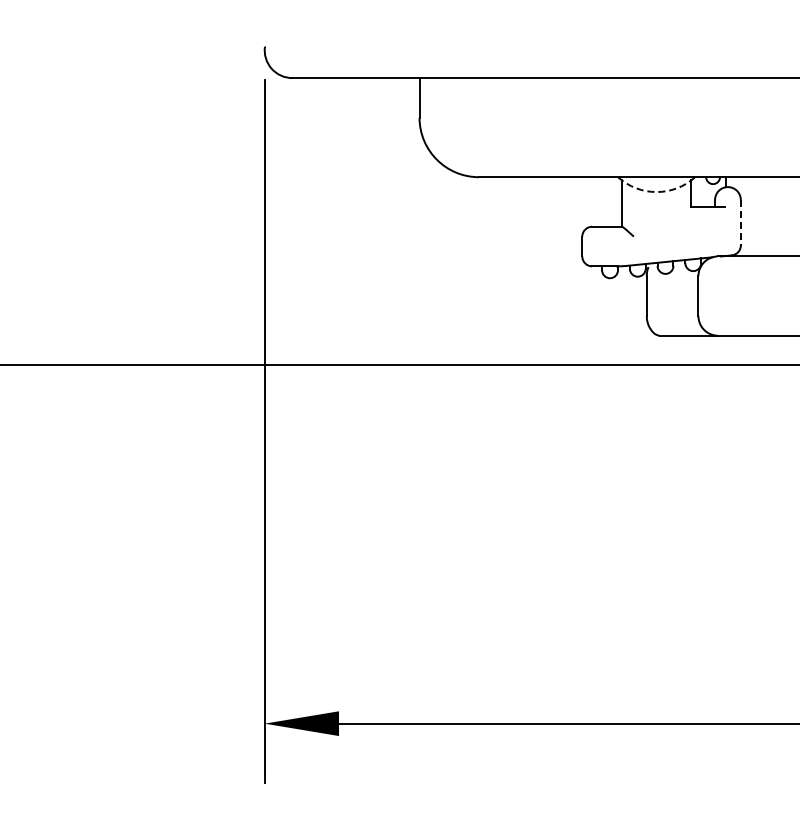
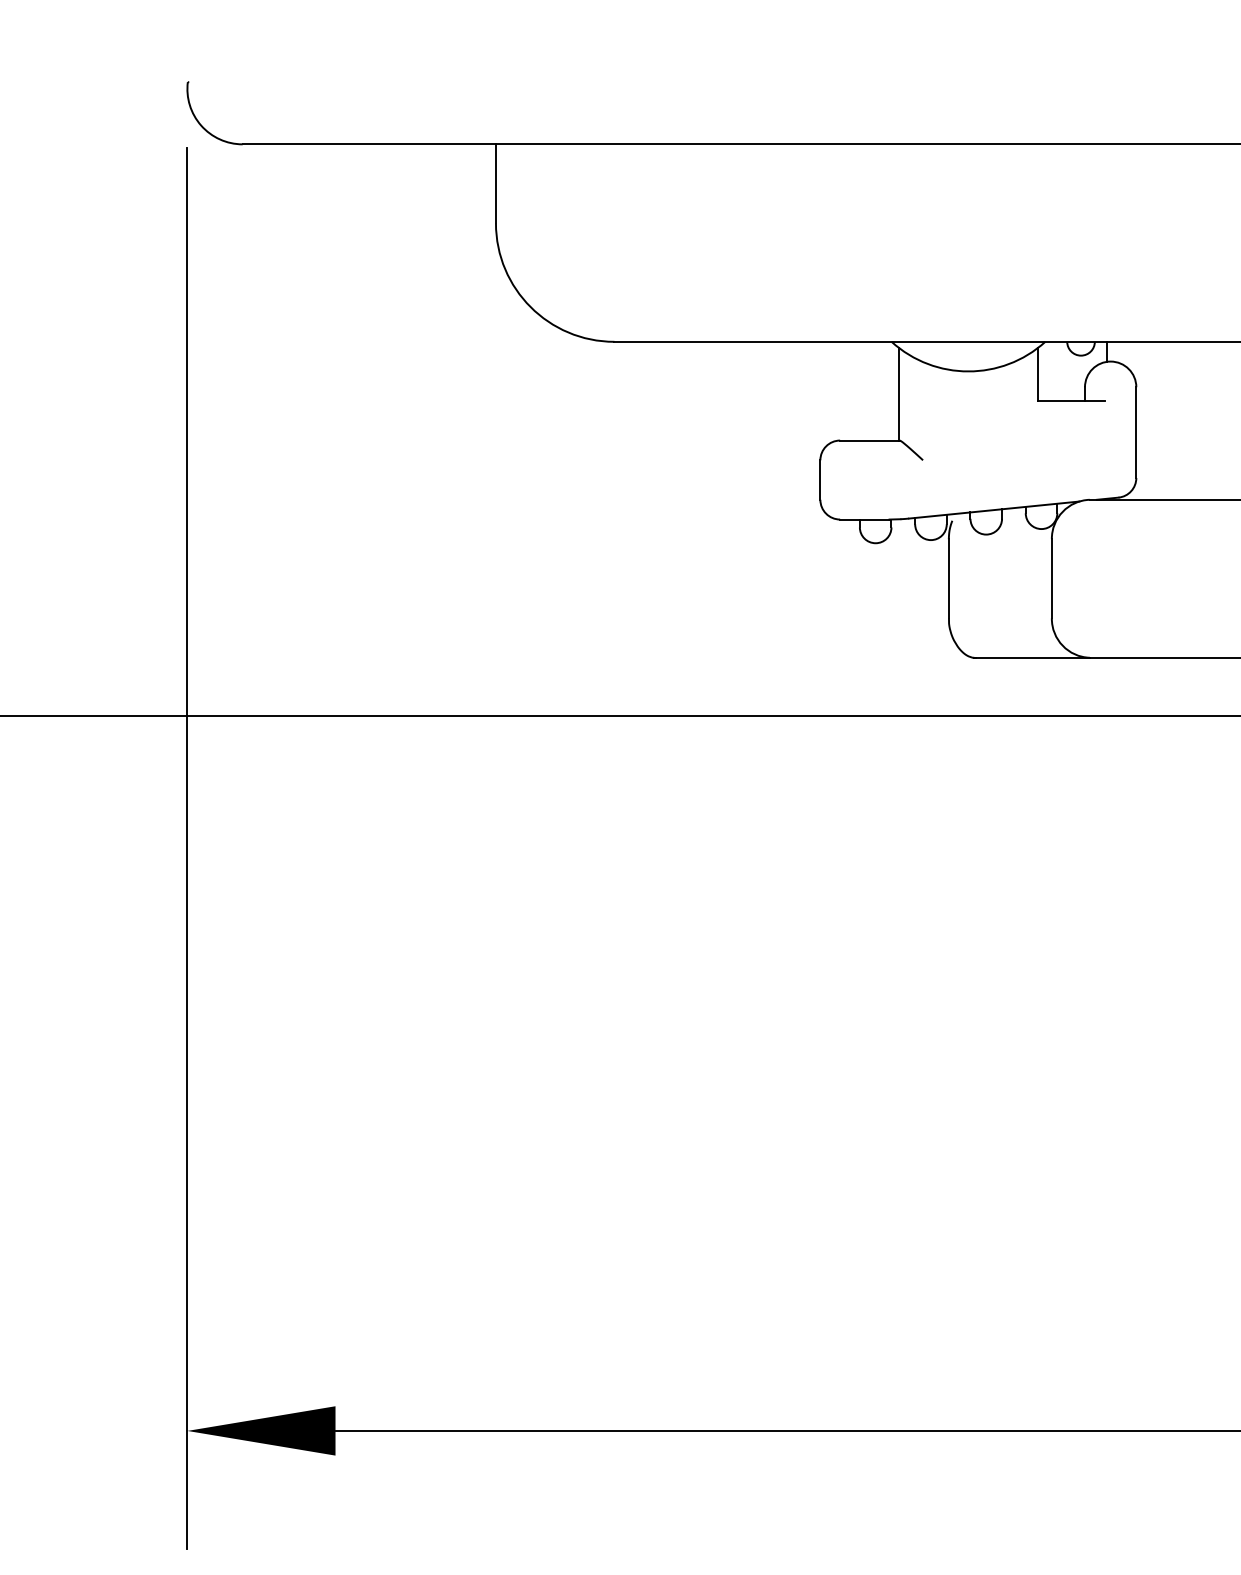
arc: (656, 192) -> (968, 372), dashed -> solid
line: (740, 222) -> (1135, 432), dashed -> solid

